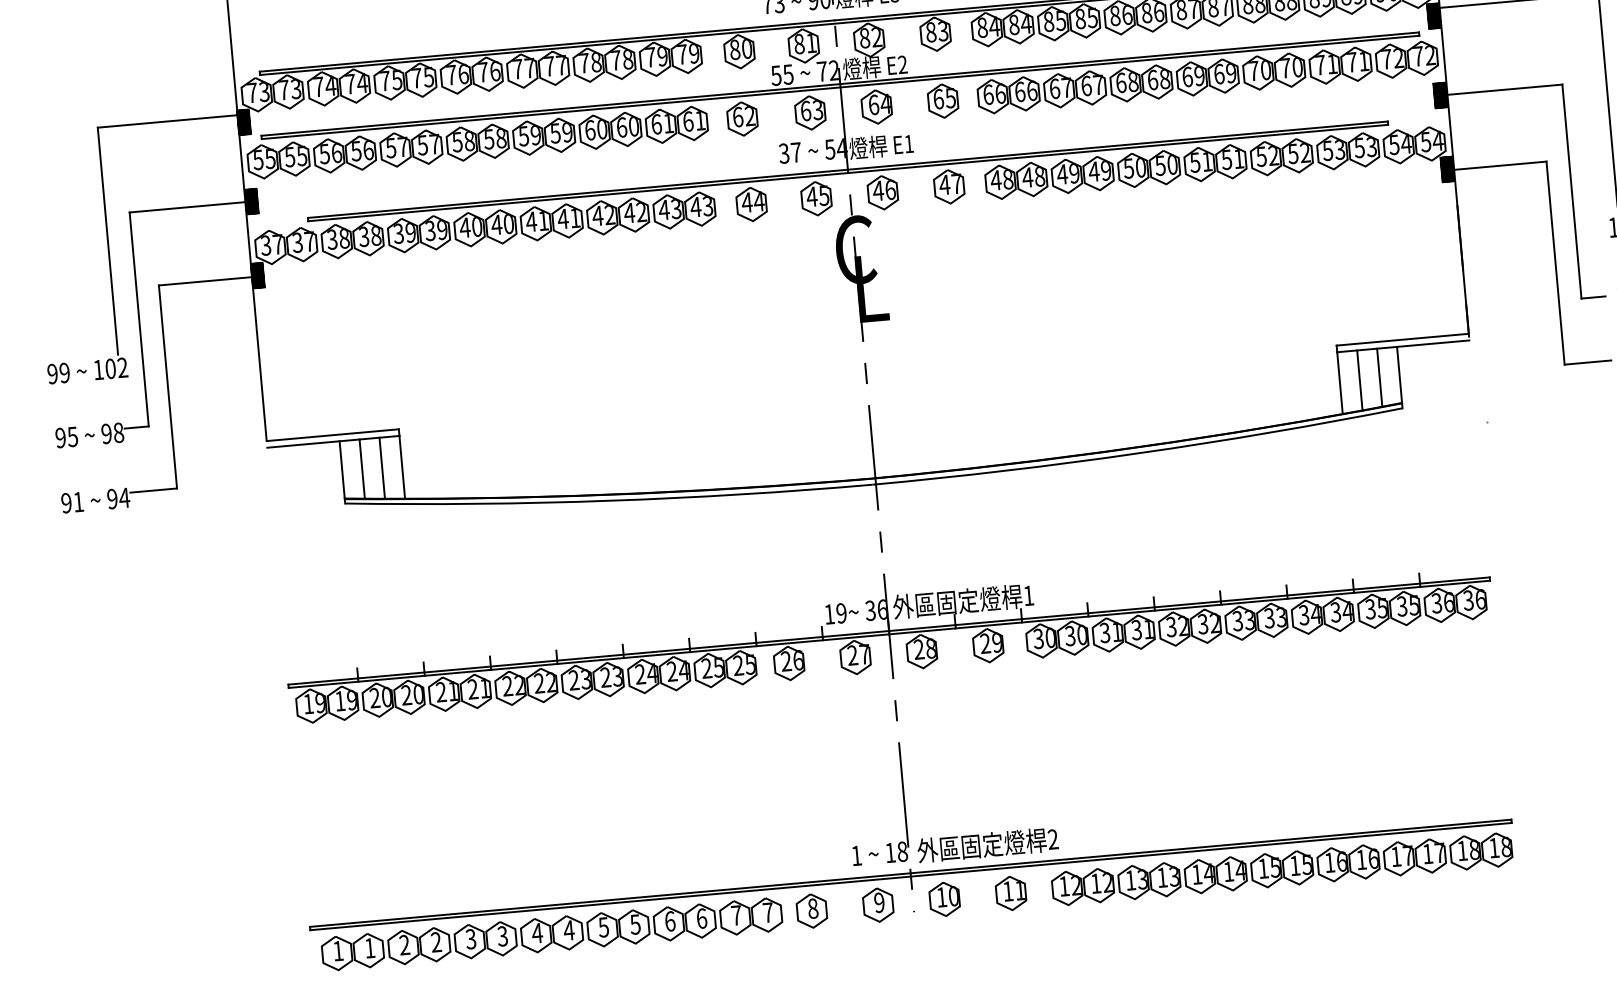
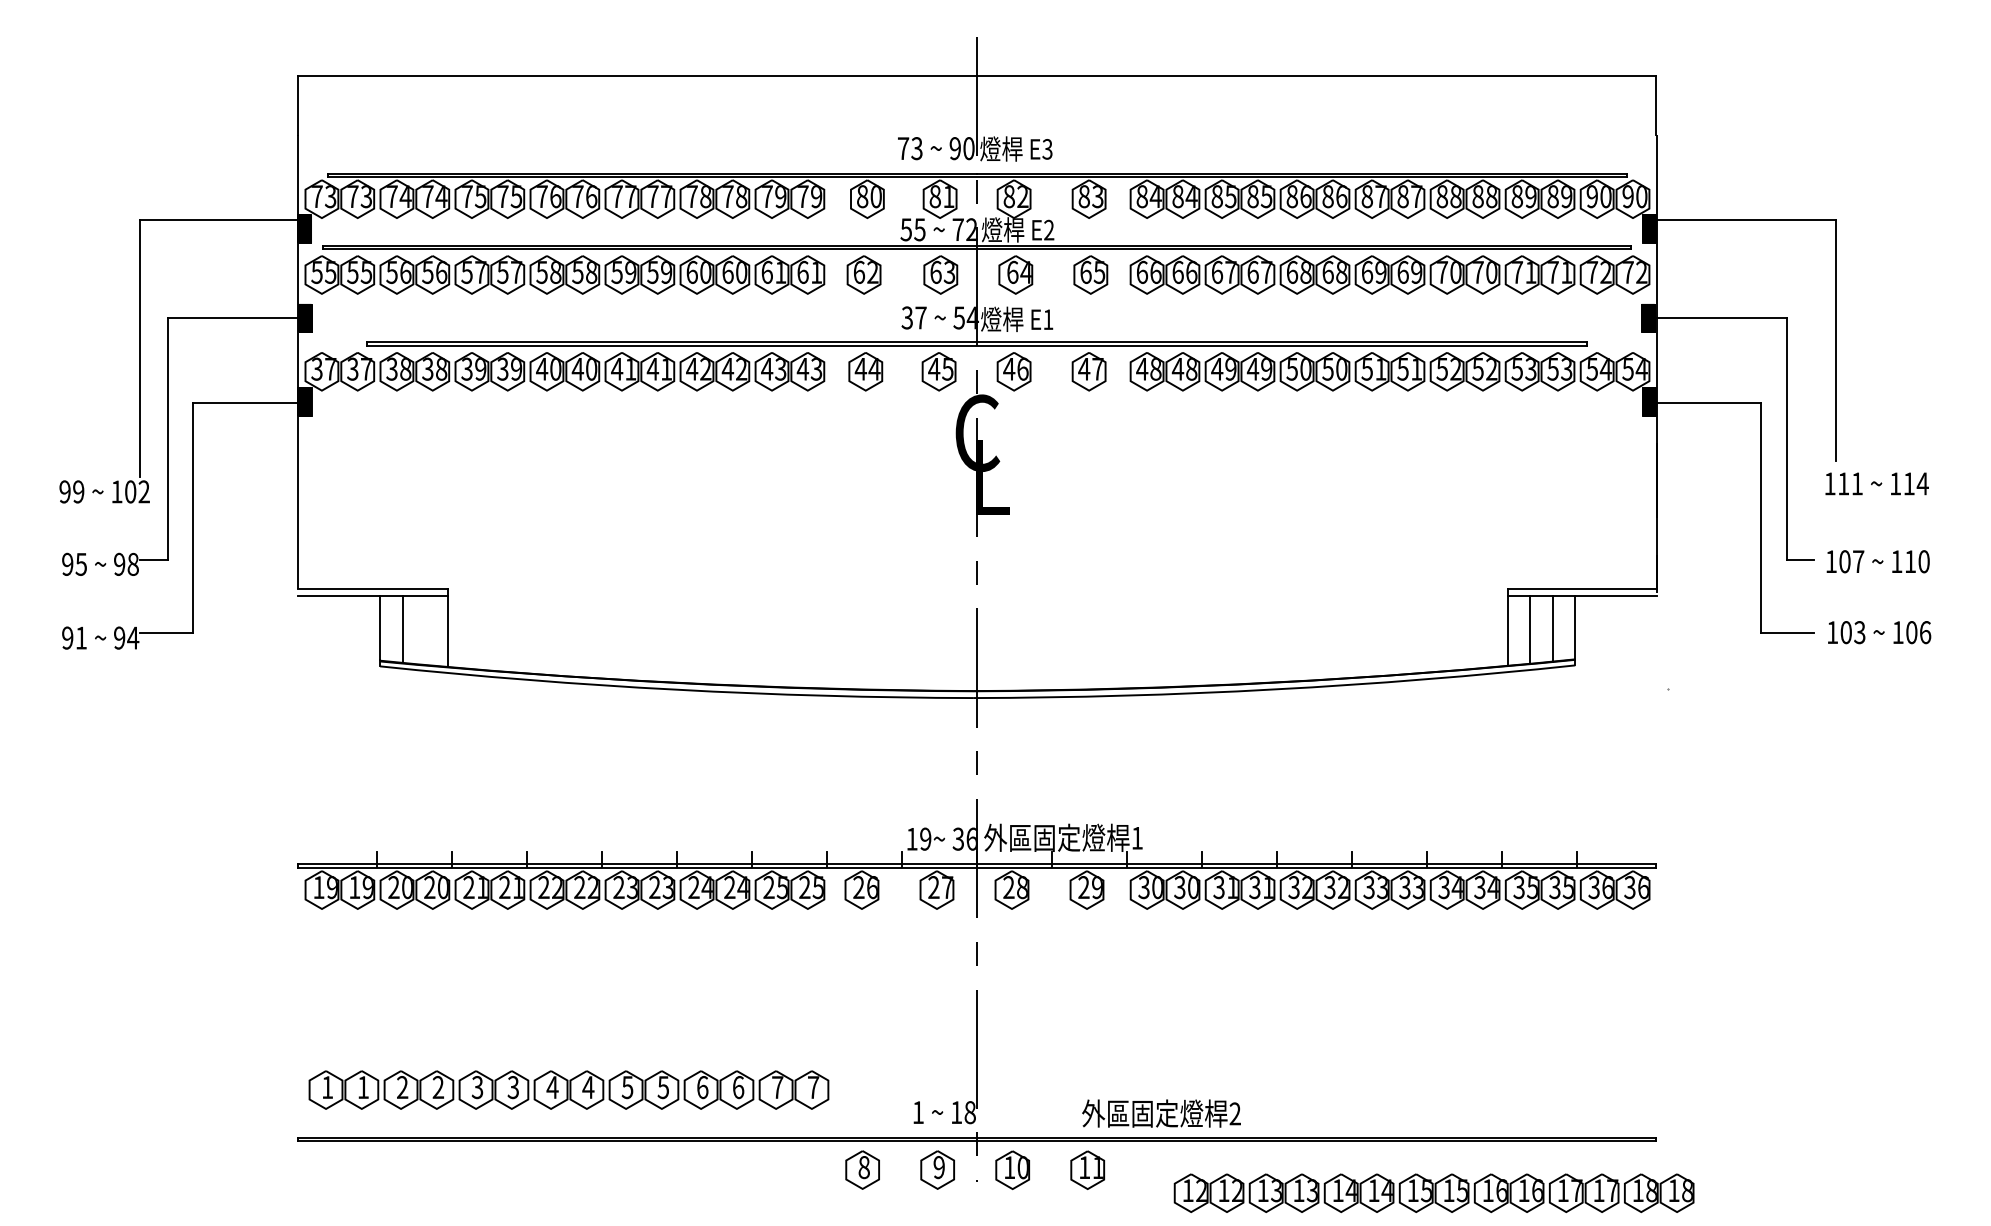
line: (382, 468) -> (425, 630), removed
text: (987, 844) -> (1161, 1113), moved
part: (1281, 868) -> (1433, 1192), moved
part: (551, 933) -> (568, 1089), moved

